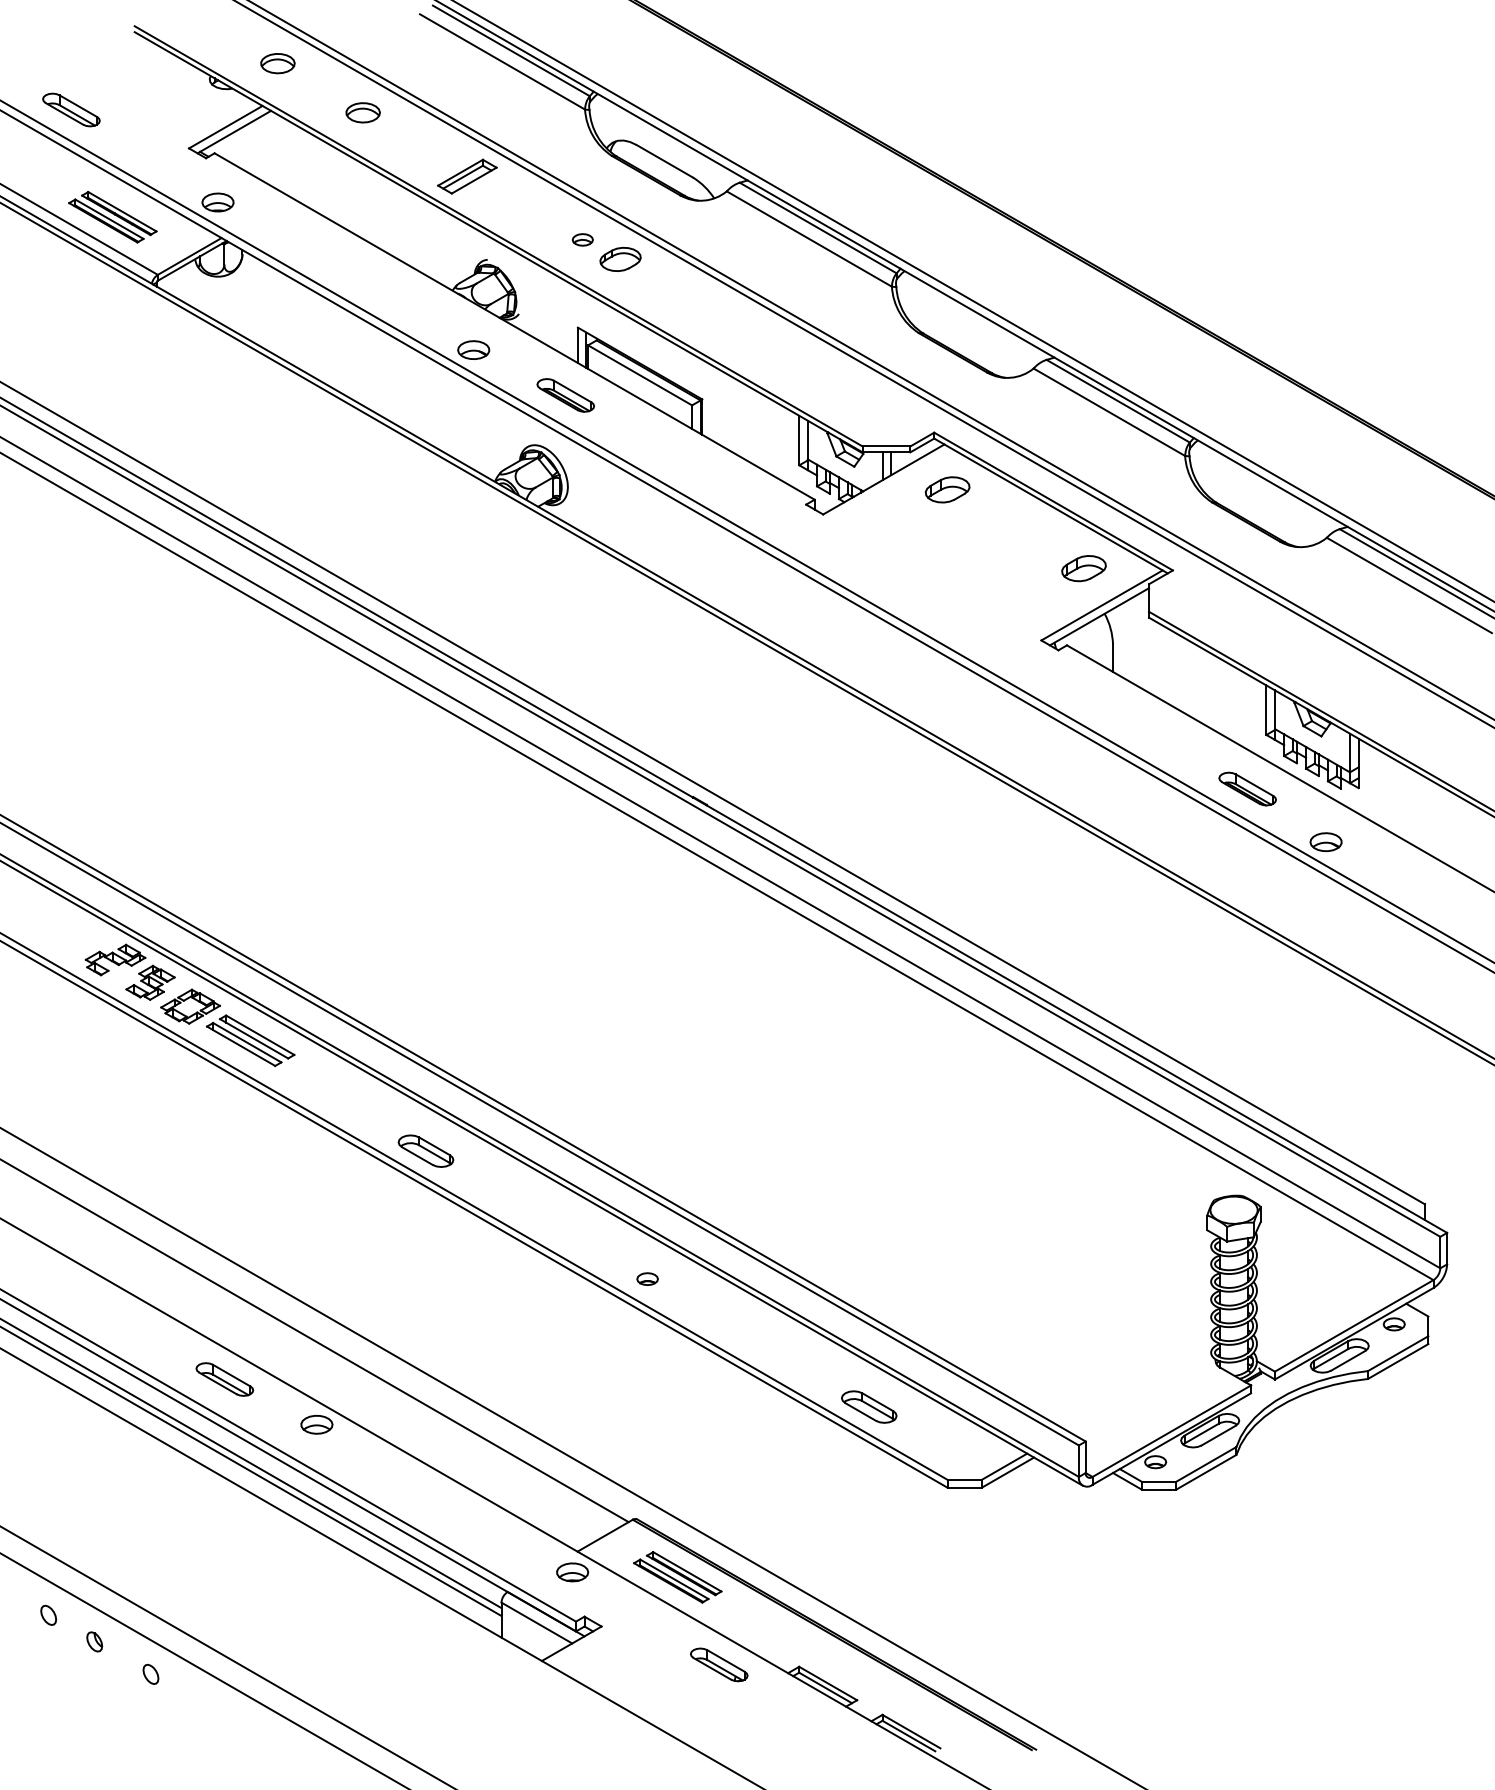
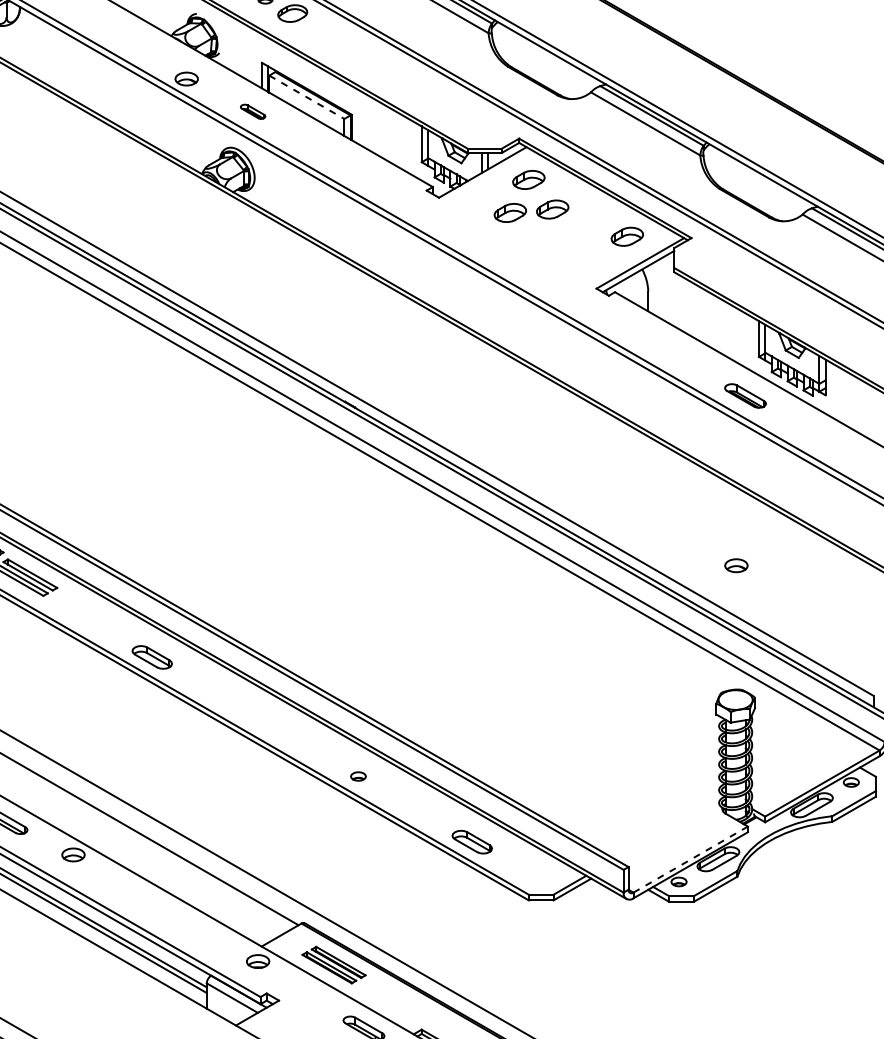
line: (640, 375) -> (307, 97), solid -> dashed
part: (565, 395) -> (252, 111), size x0.6
part: (980, 530) -> (552, 209), added
part: (921, 535) -> (510, 212), added
part: (1325, 842) -> (735, 565), moved
part: (647, 1278) -> (358, 776), moved
line: (1171, 1431) -> (690, 859), solid -> dashed

